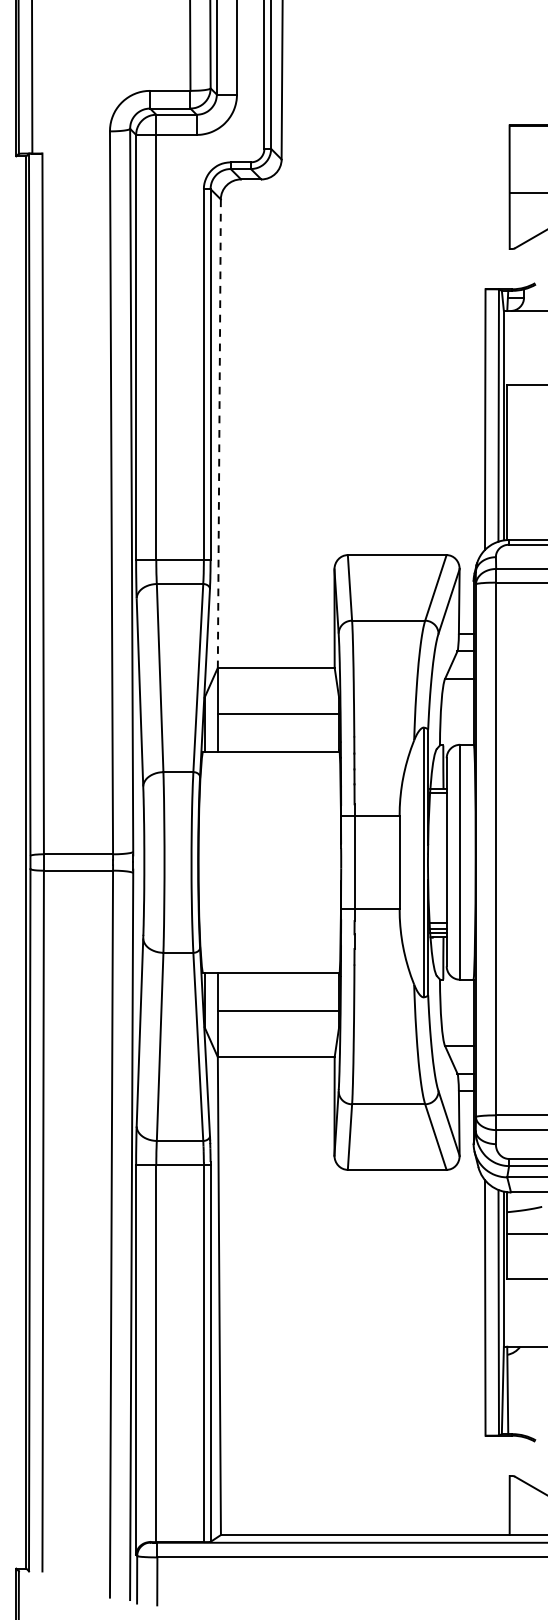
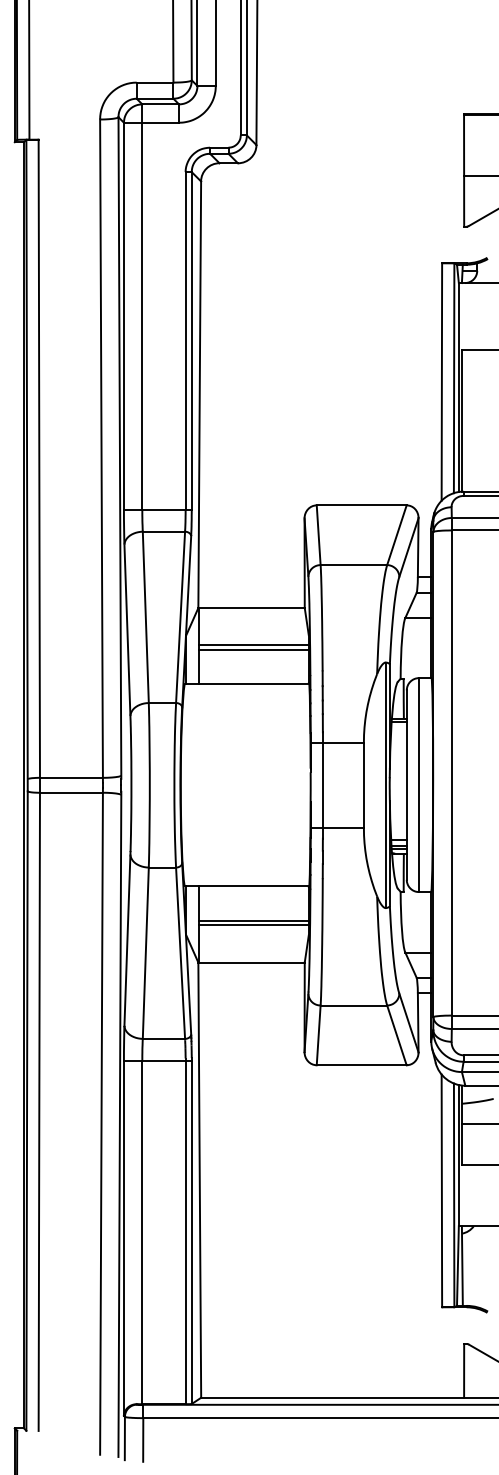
line: (219, 434) -> (199, 395), dashed -> solid
line: (278, 708) -> (253, 645), added
line: (278, 1016) -> (253, 925), added

